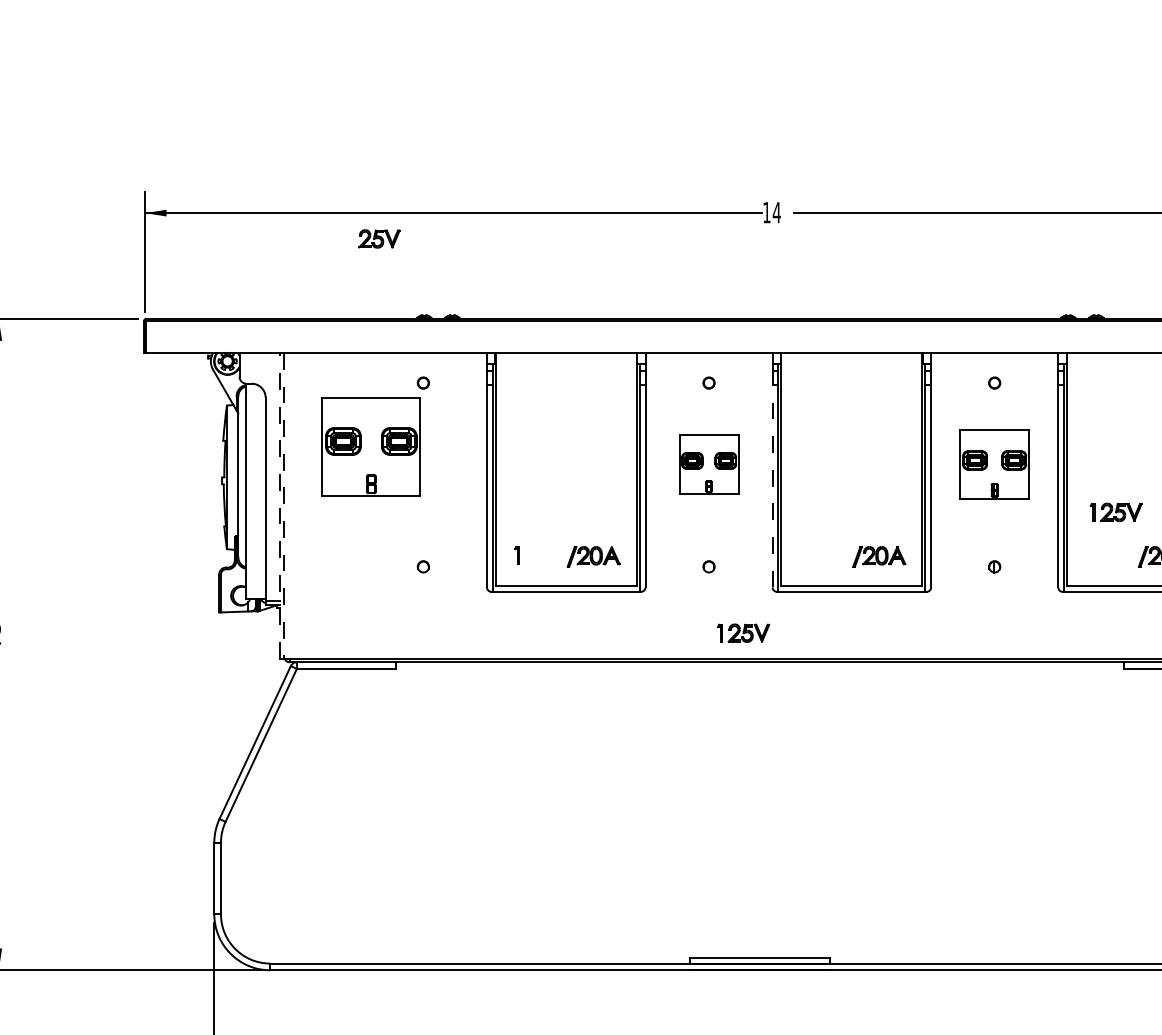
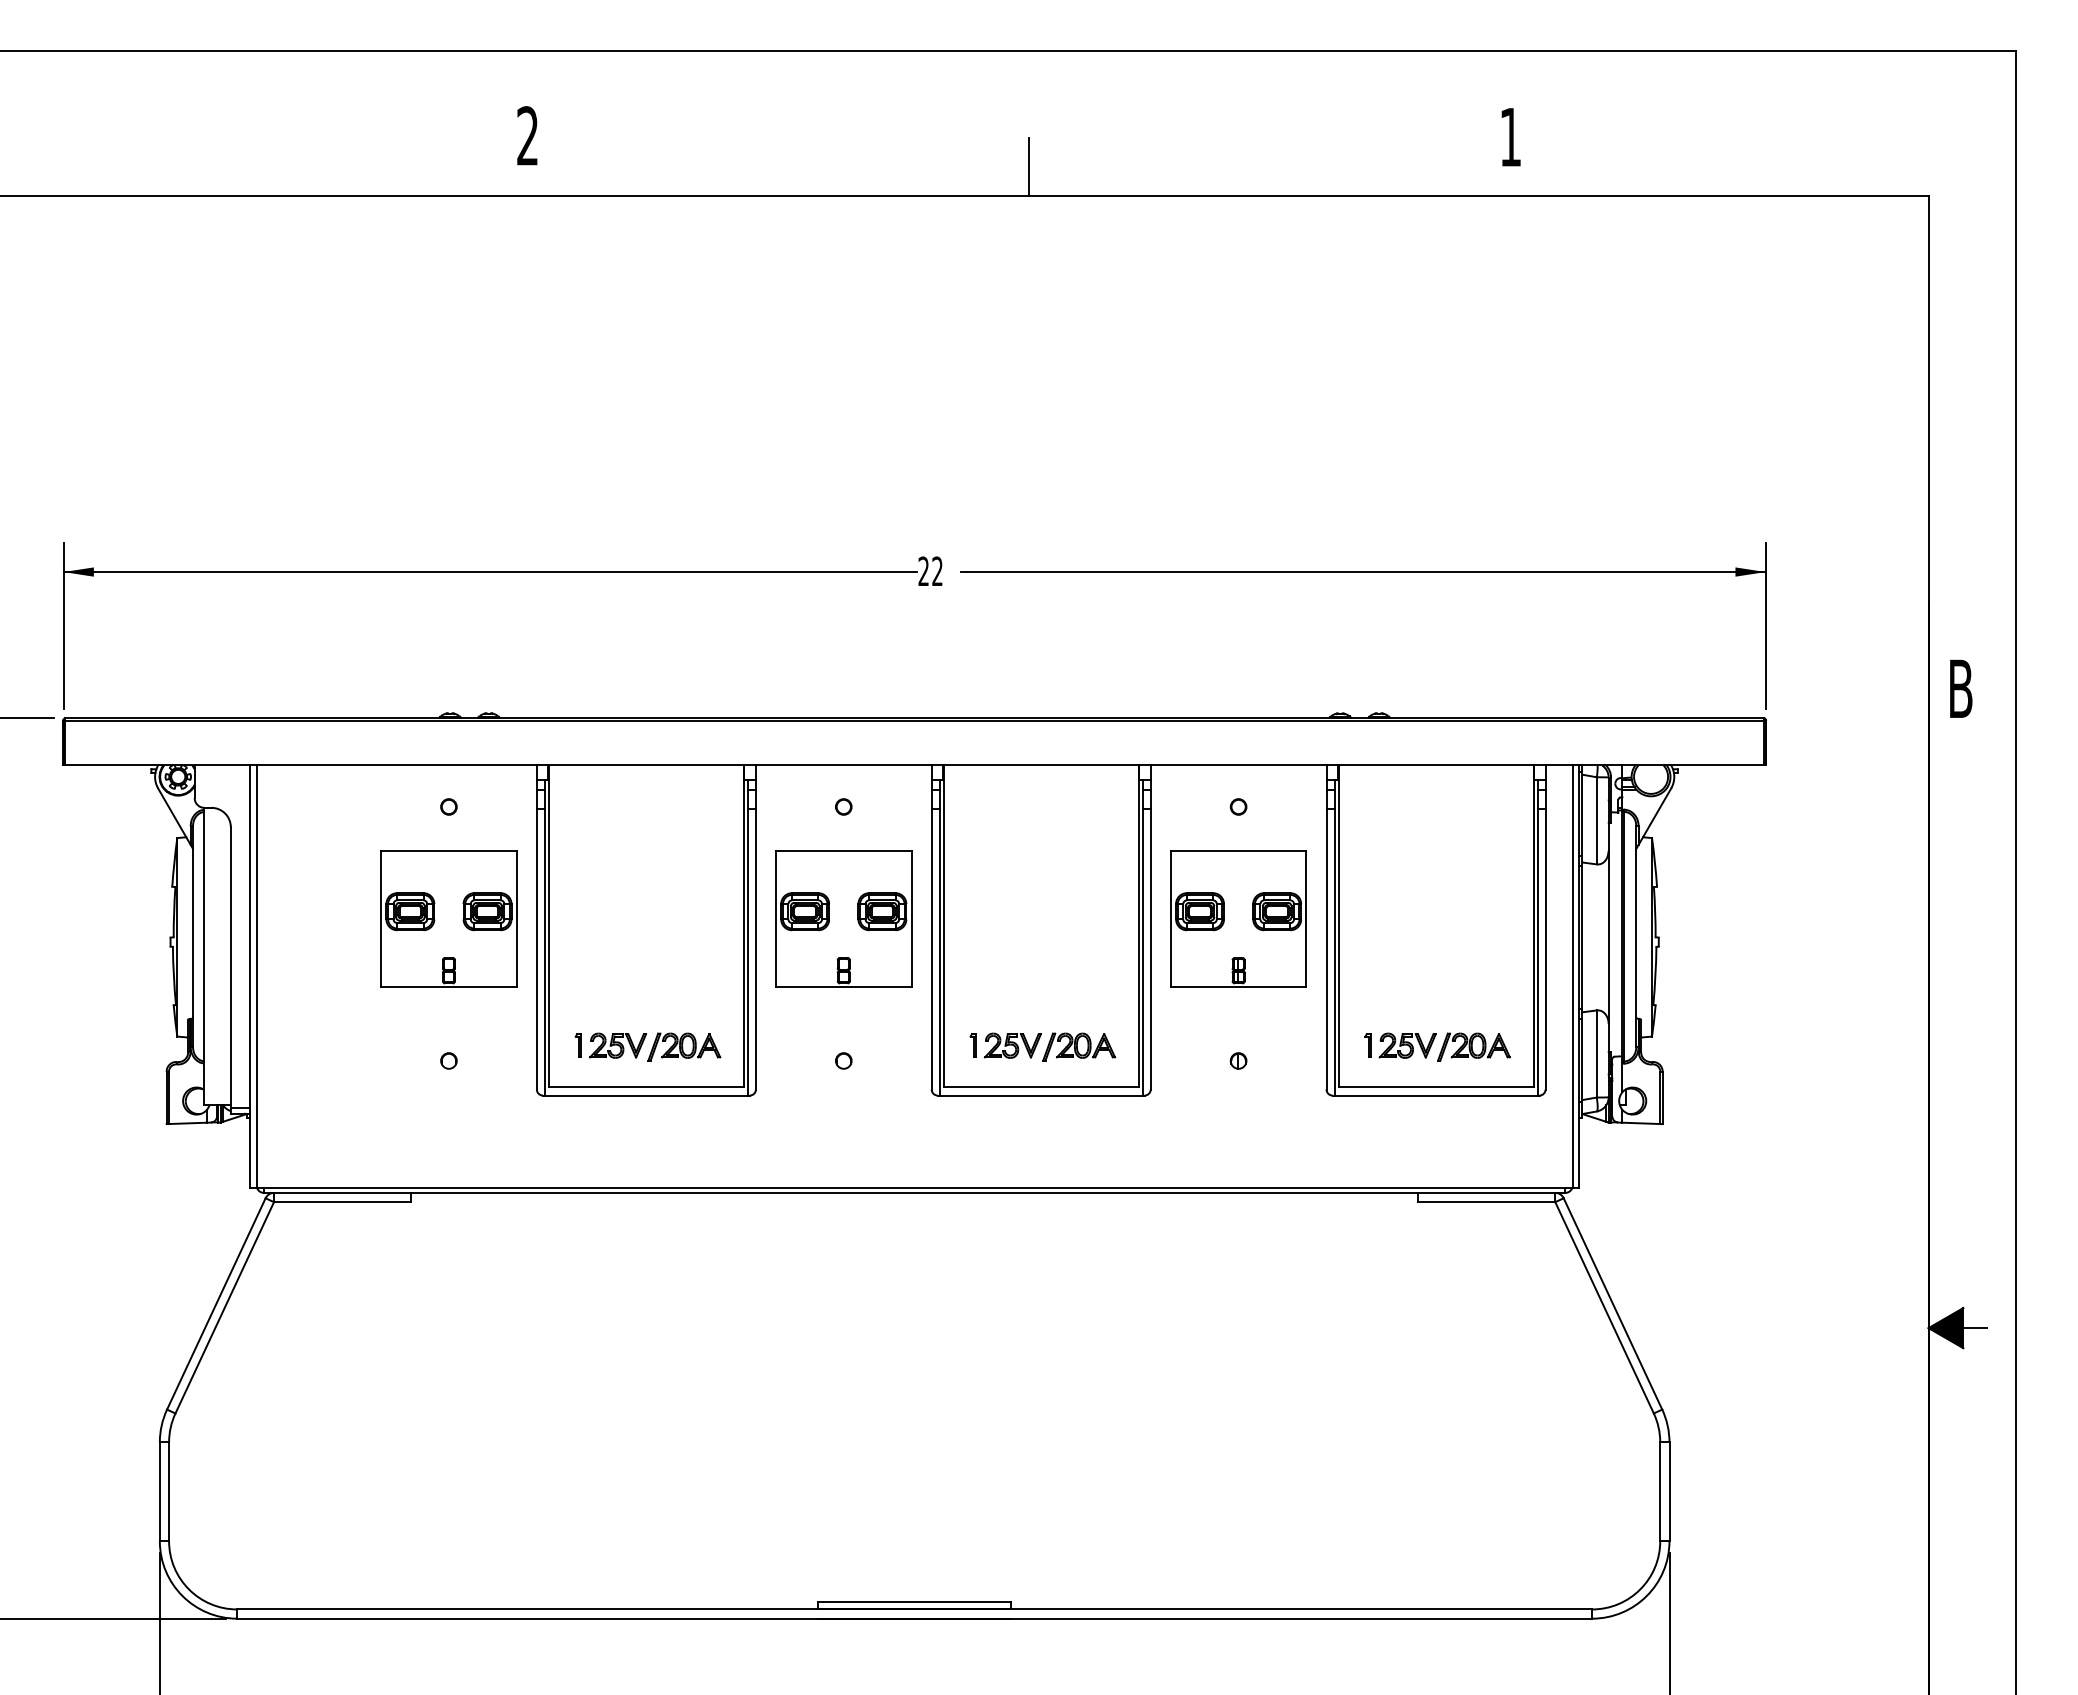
text: (771, 212) -> (930, 570), 14 -> 22
part: (378, 238) -> (617, 1045), moved
part: (371, 446) -> (448, 918), moved
part: (708, 463) -> (843, 918), size x1.67
part: (994, 463) -> (1238, 918), size x1.43
line: (772, 485) -> (931, 948), dashed -> solid
line: (279, 505) -> (250, 976), dashed -> solid
line: (284, 506) -> (256, 977), dashed -> solid
part: (1116, 512) -> (1400, 1045), moved
part: (743, 633) -> (1005, 1045), moved

